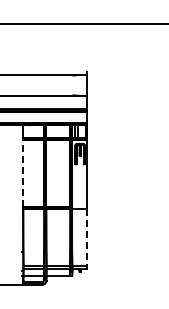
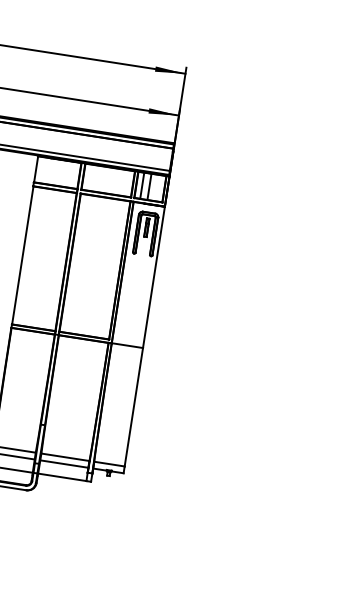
line: (23, 173) -> (23, 255), dashed -> solid
line: (87, 237) -> (134, 407), dashed -> solid

